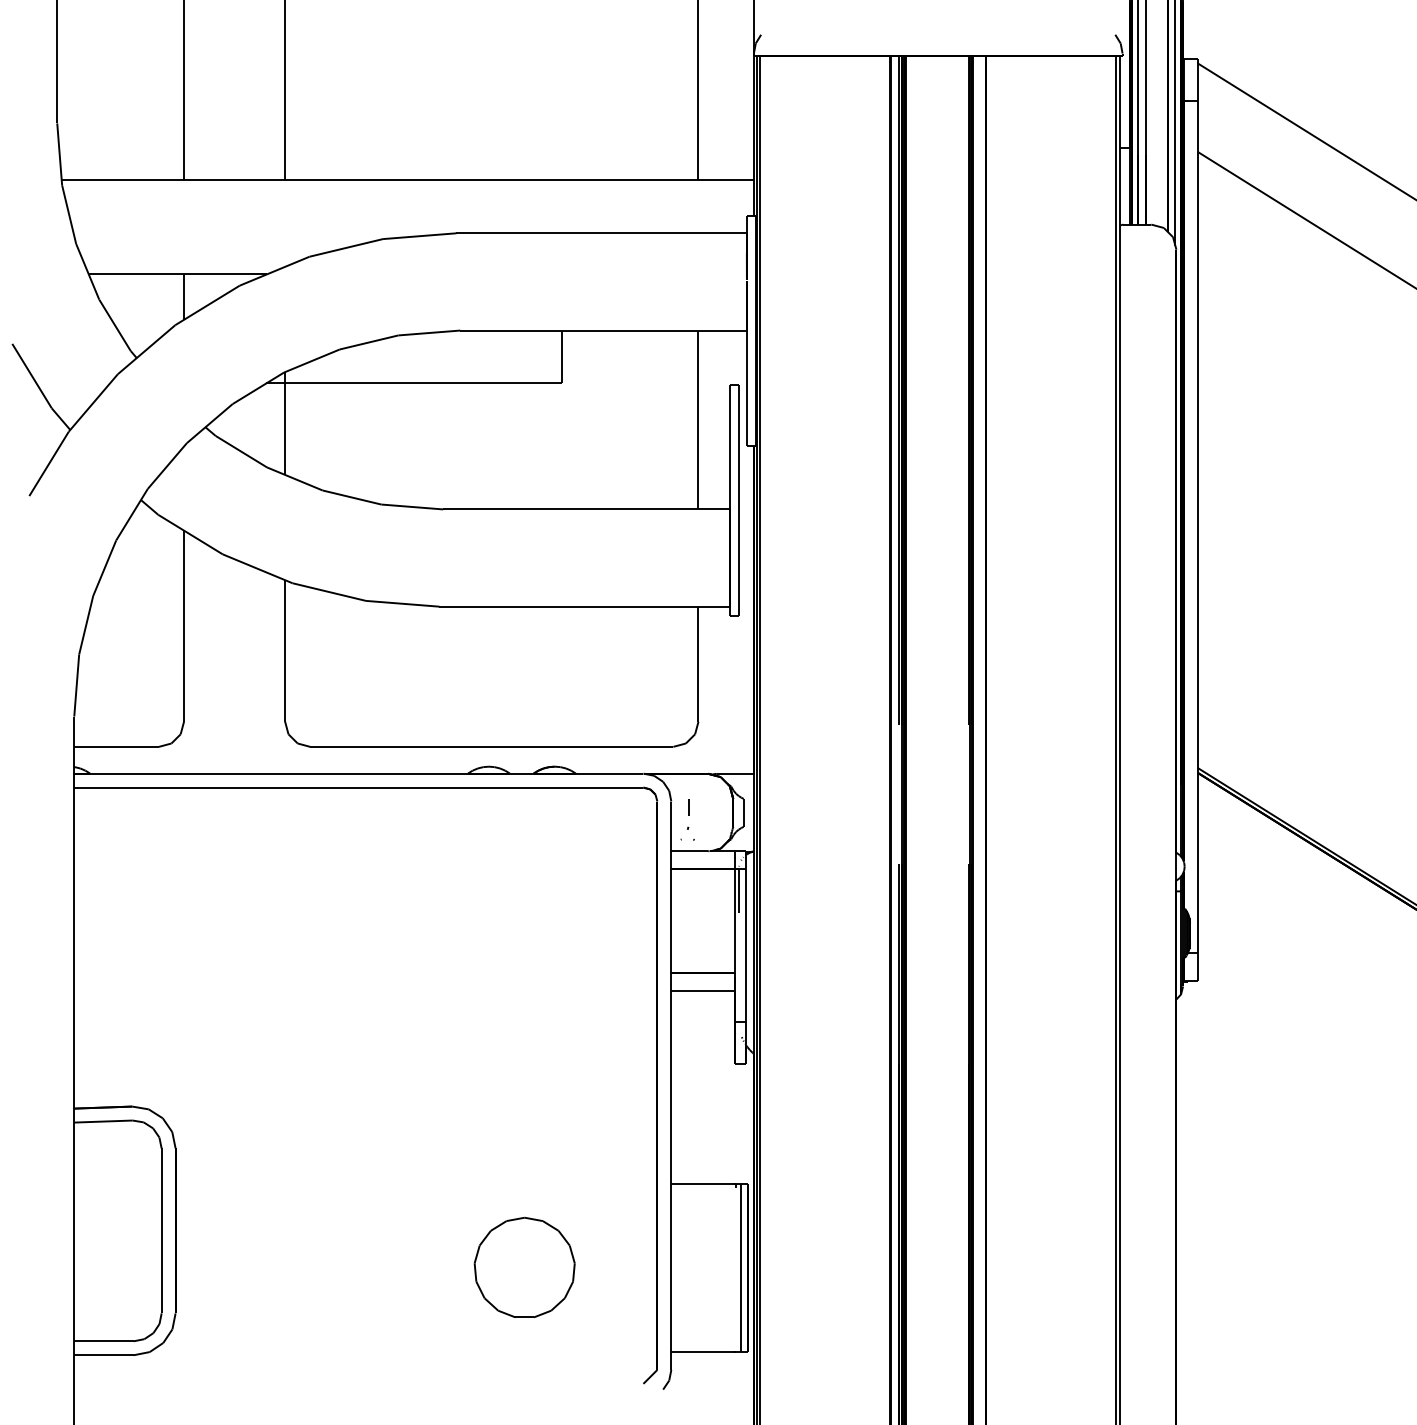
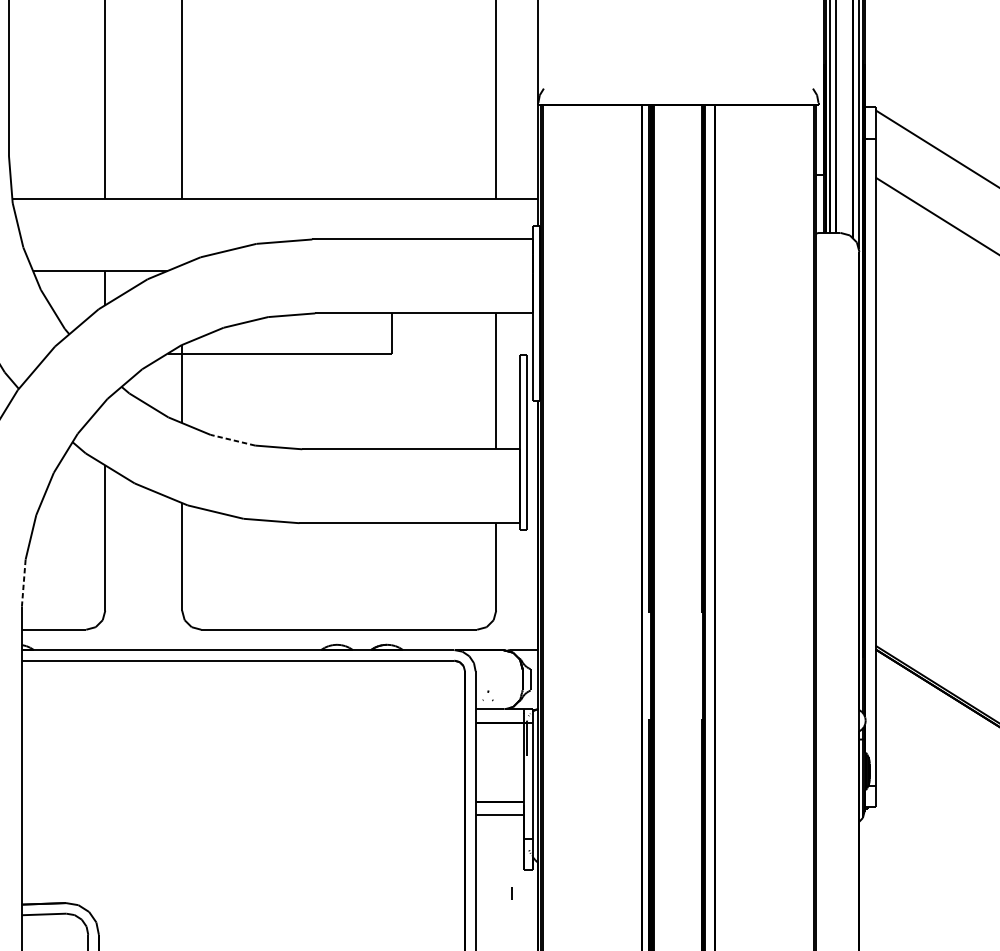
line: (351, 497) -> (232, 440), solid -> dashed
line: (76, 685) -> (23, 583), solid -> dashed
line: (688, 807) -> (512, 893), moved

